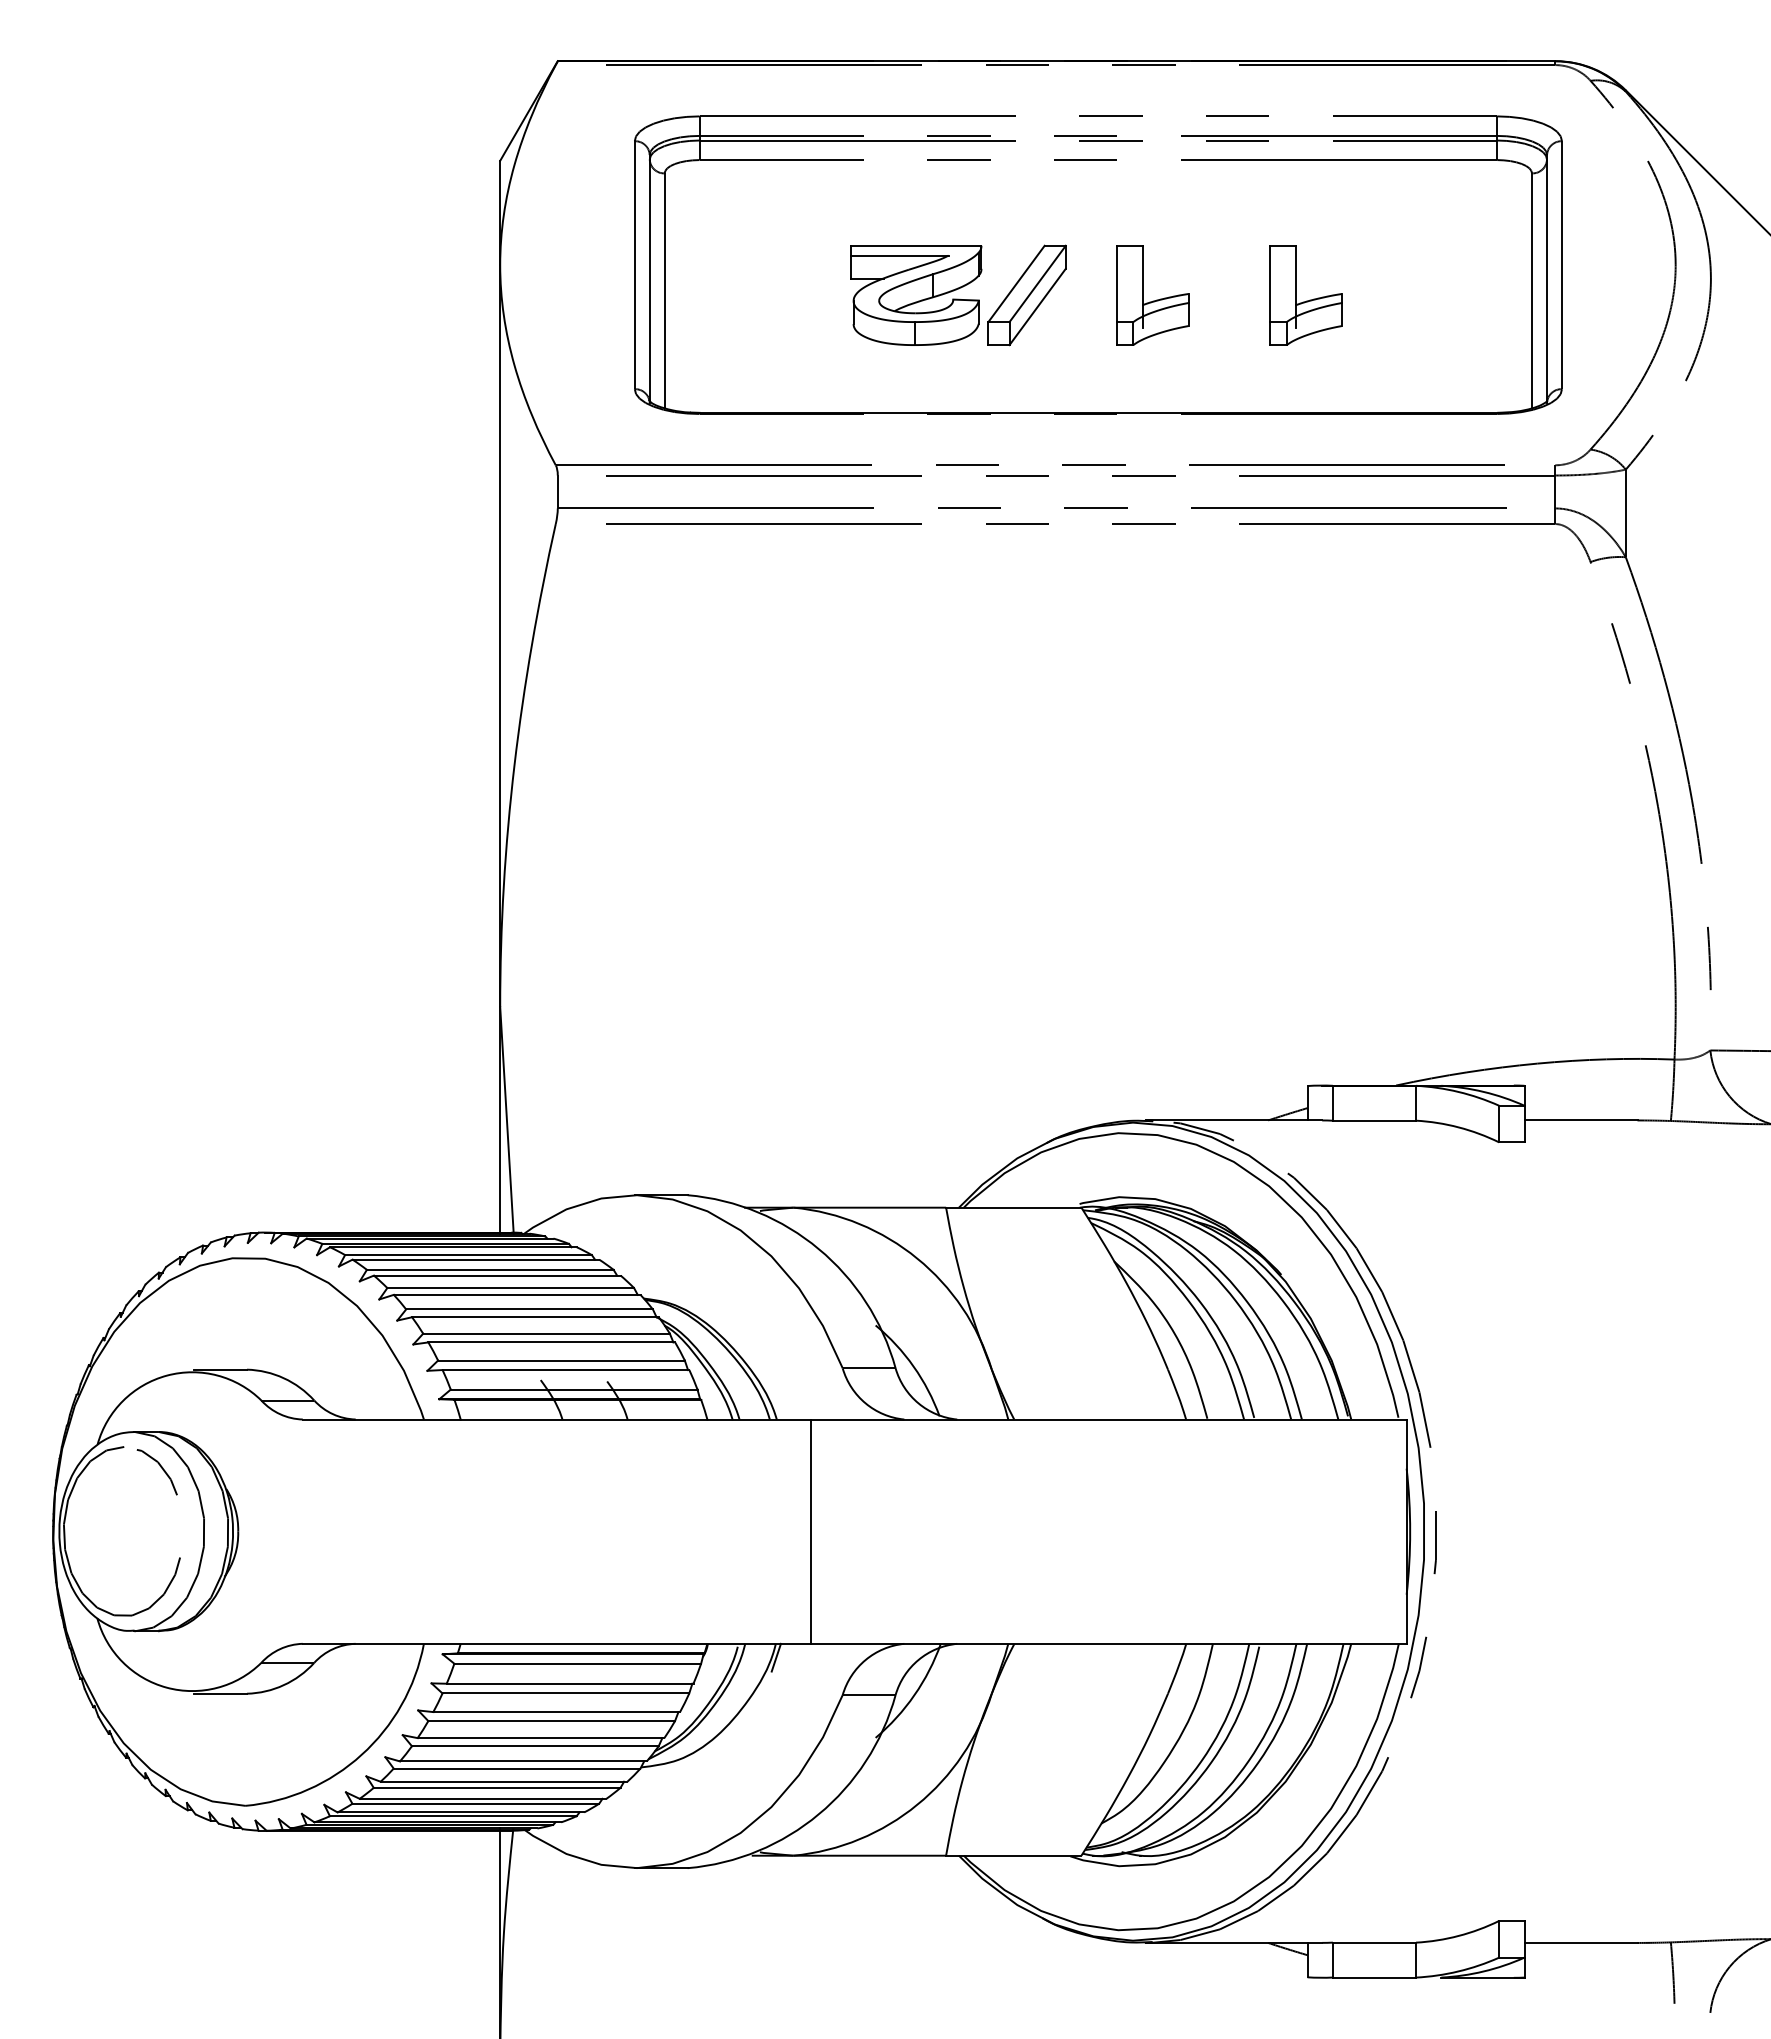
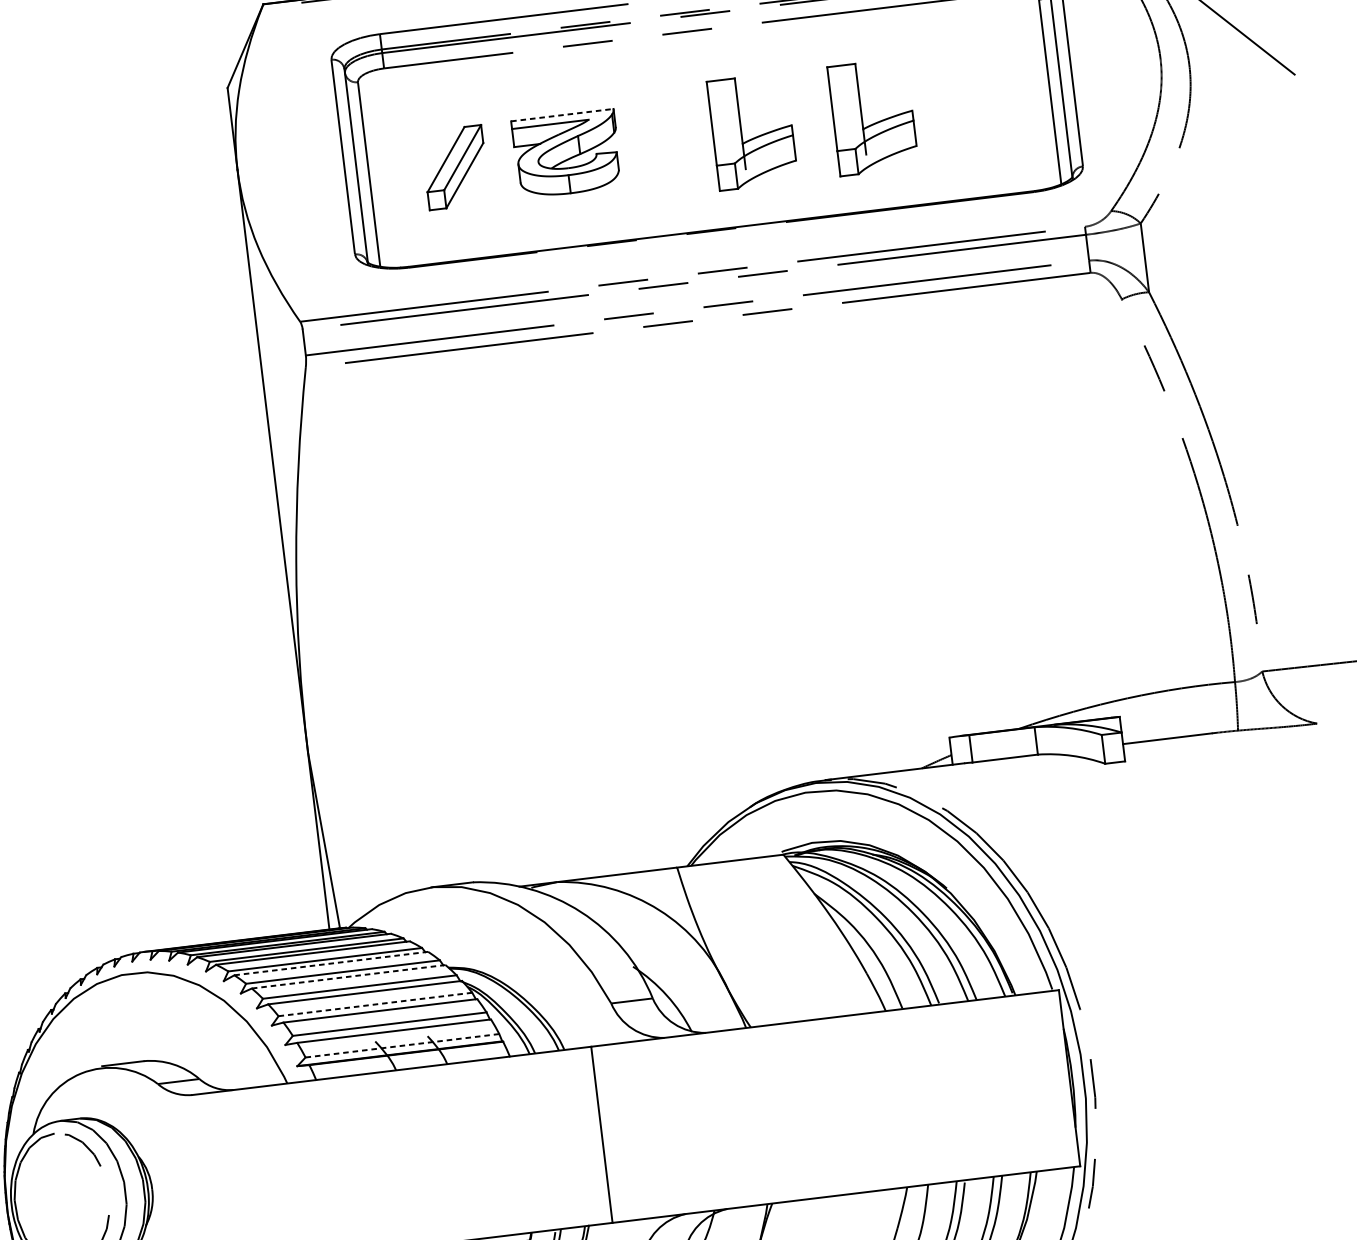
line: (916, 245) -> (562, 114), solid -> dashed
part: (1026, 295) -> (454, 167), moved
part: (1152, 295) -> (752, 131), size x1.4
part: (1305, 295) -> (872, 117), size x1.4
line: (496, 1275) -> (330, 963), solid -> dashed
line: (516, 1294) -> (348, 976), solid -> dashed
line: (547, 1333) -> (376, 1004), solid -> dashed
line: (574, 1389) -> (402, 1045), solid -> dashed

